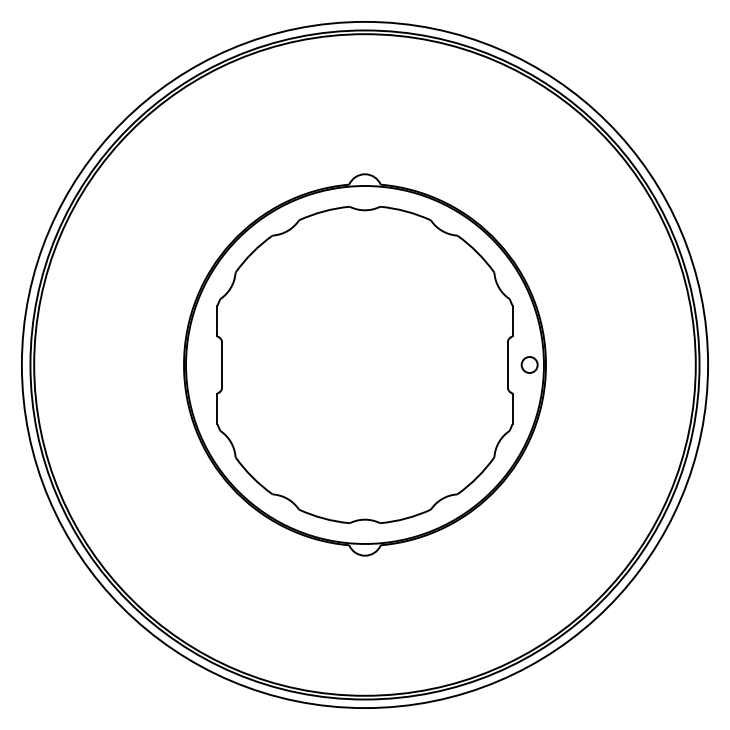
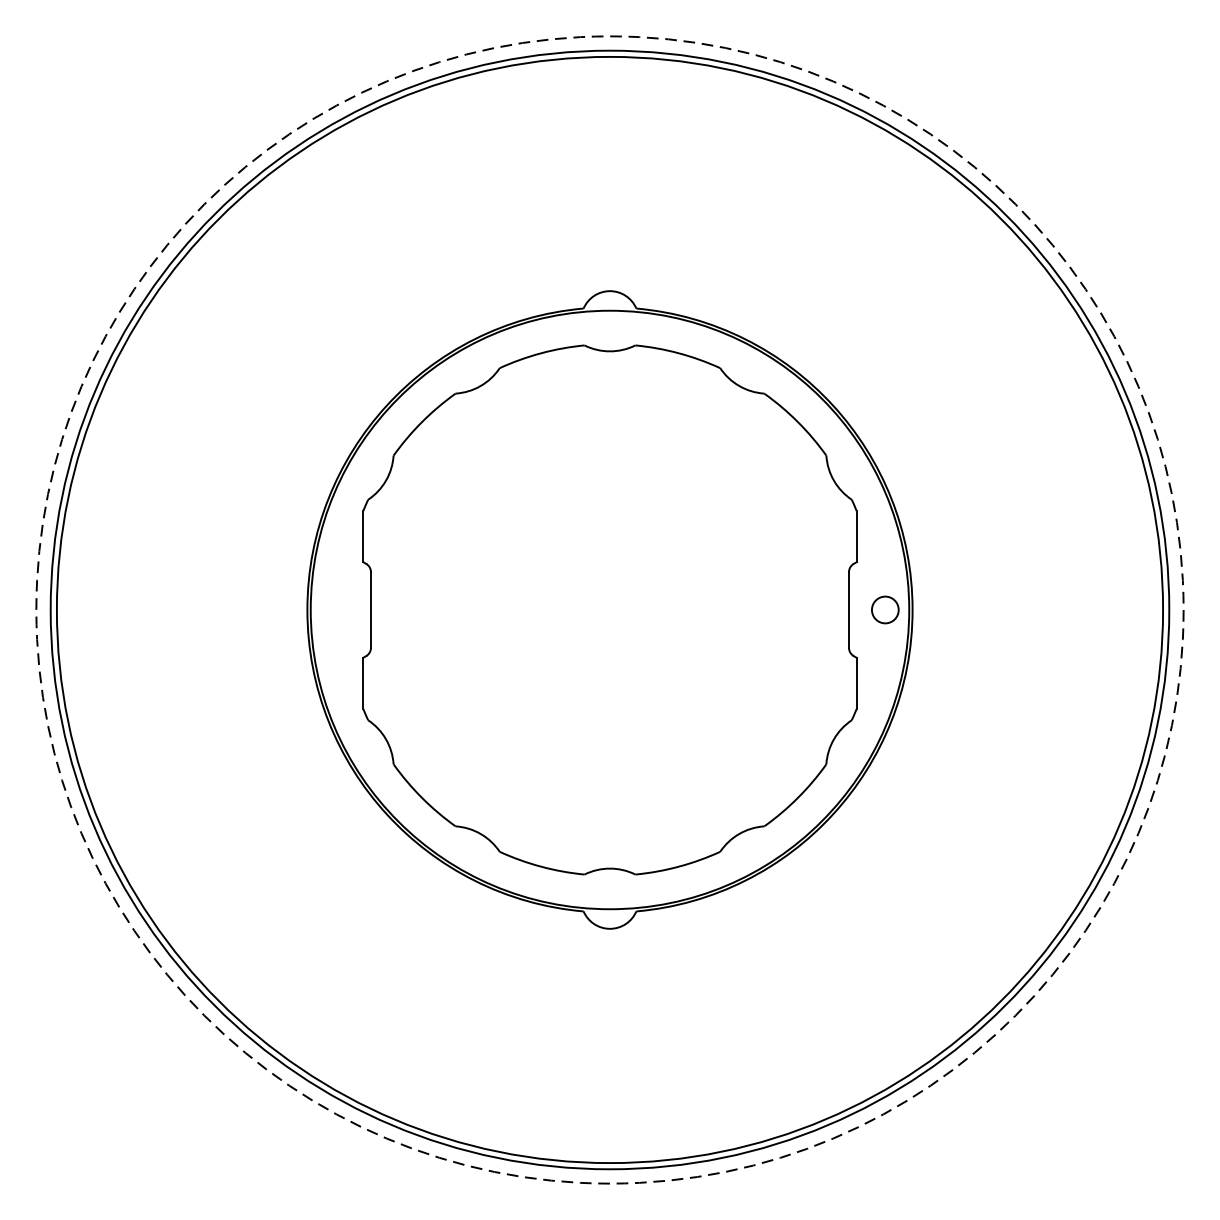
circle: (364, 364) -> (609, 609), solid -> dashed

